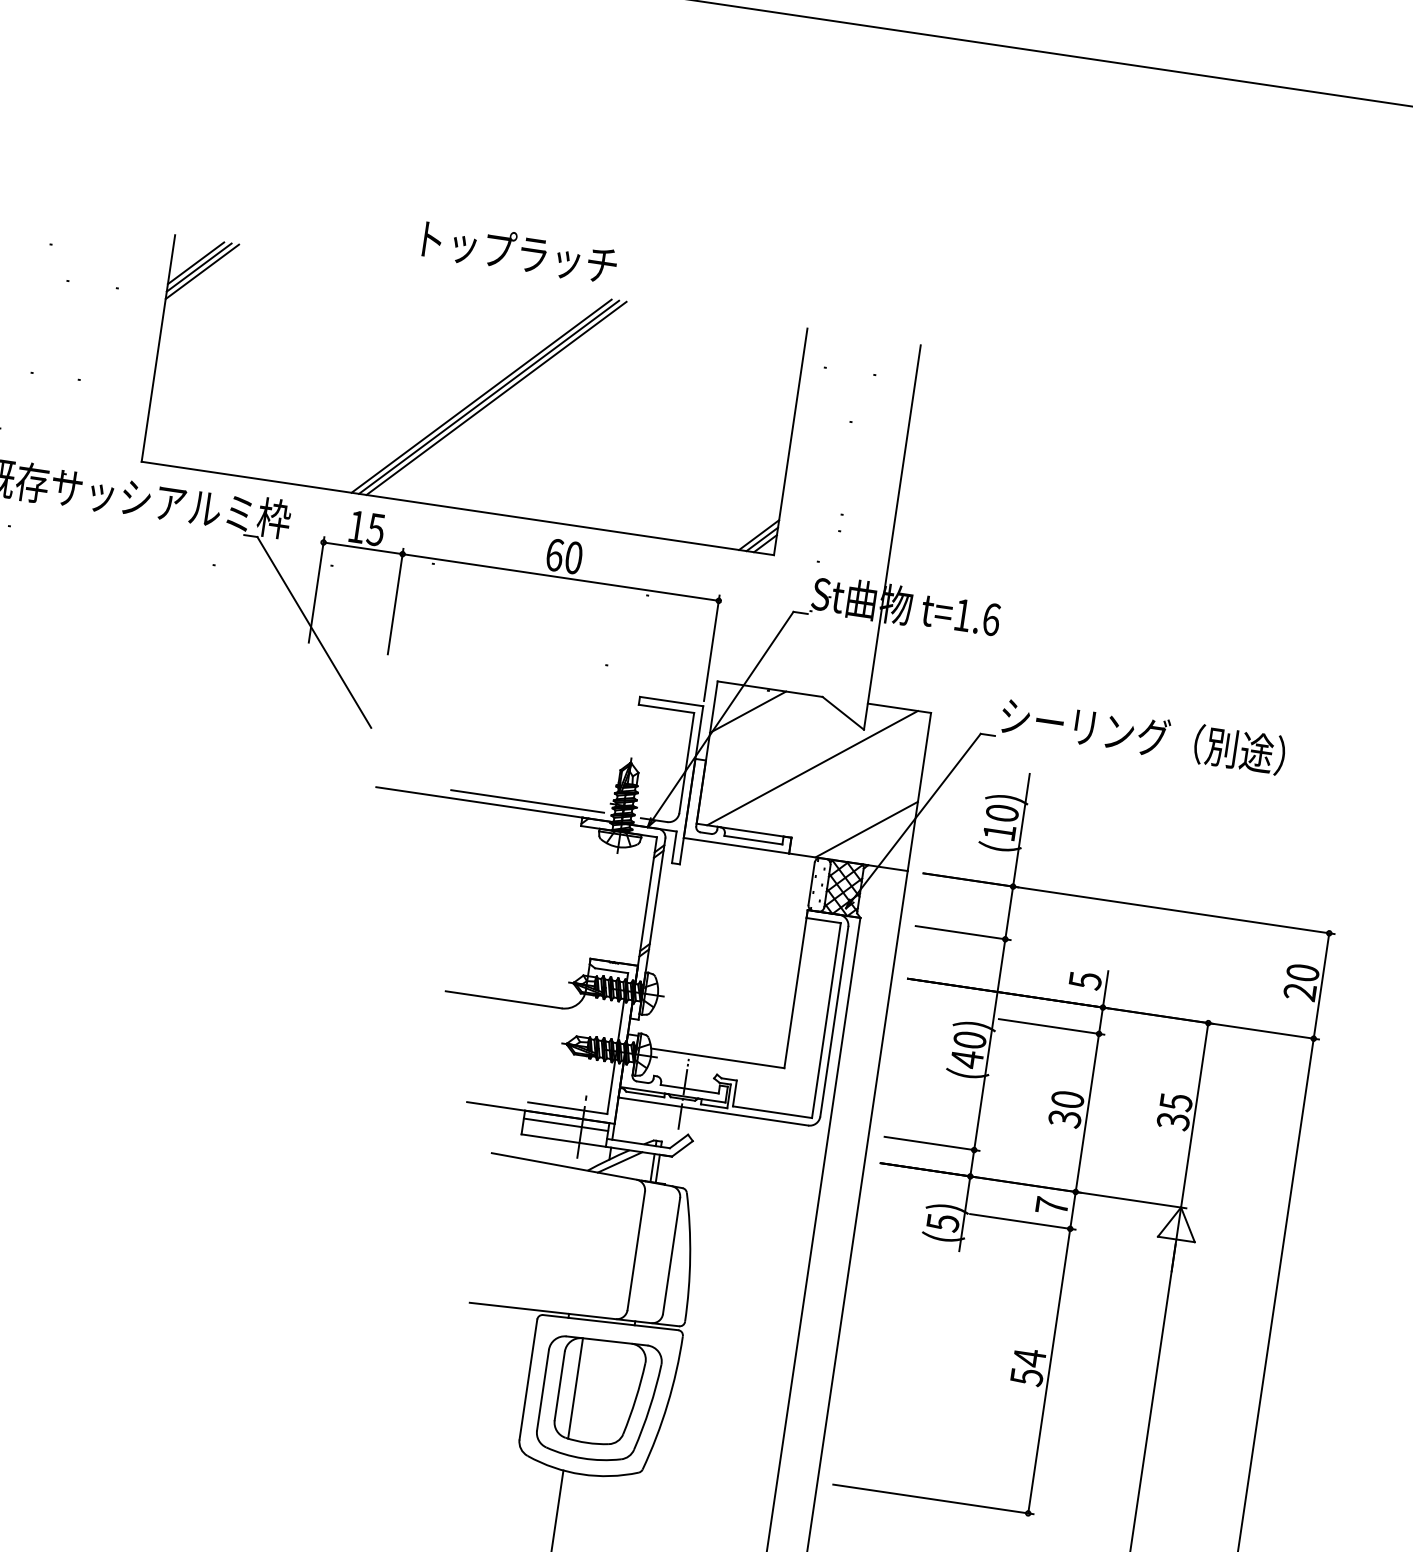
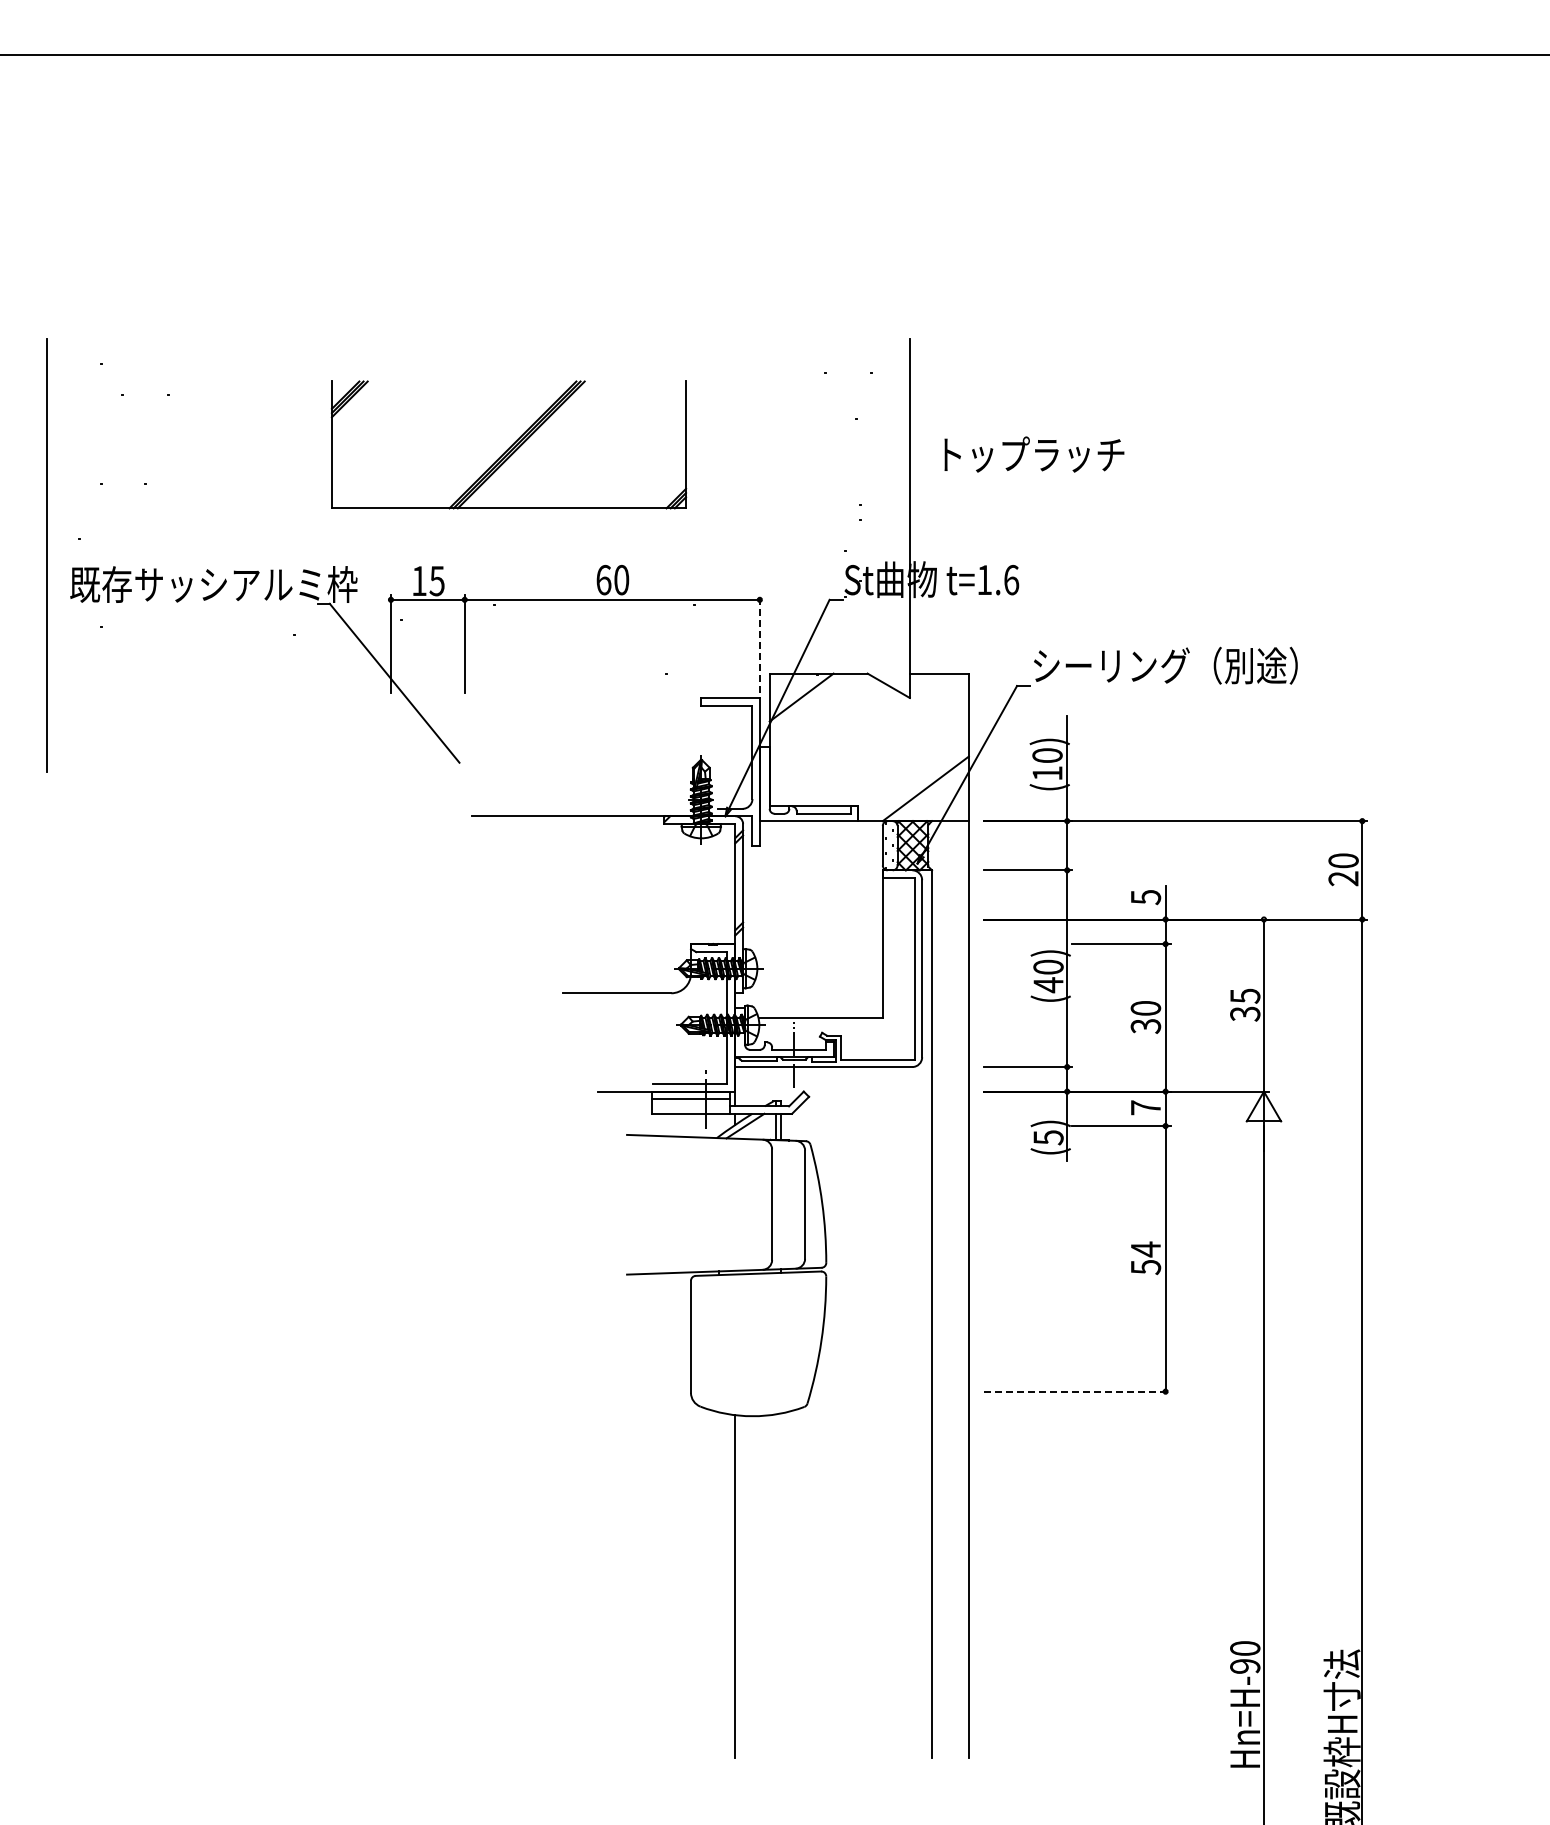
text: (520, 252) -> (1034, 454), moved
part: (474, 394) -> (508, 444), size x0.6
line: (711, 647) -> (759, 643), solid -> dashed
line: (812, 767) -> (867, 739), removed
line: (526, 800) -> (611, 808), removed
part: (598, 1399) -> (757, 1345), removed
line: (933, 1499) -> (1077, 1391), solid -> dashed

